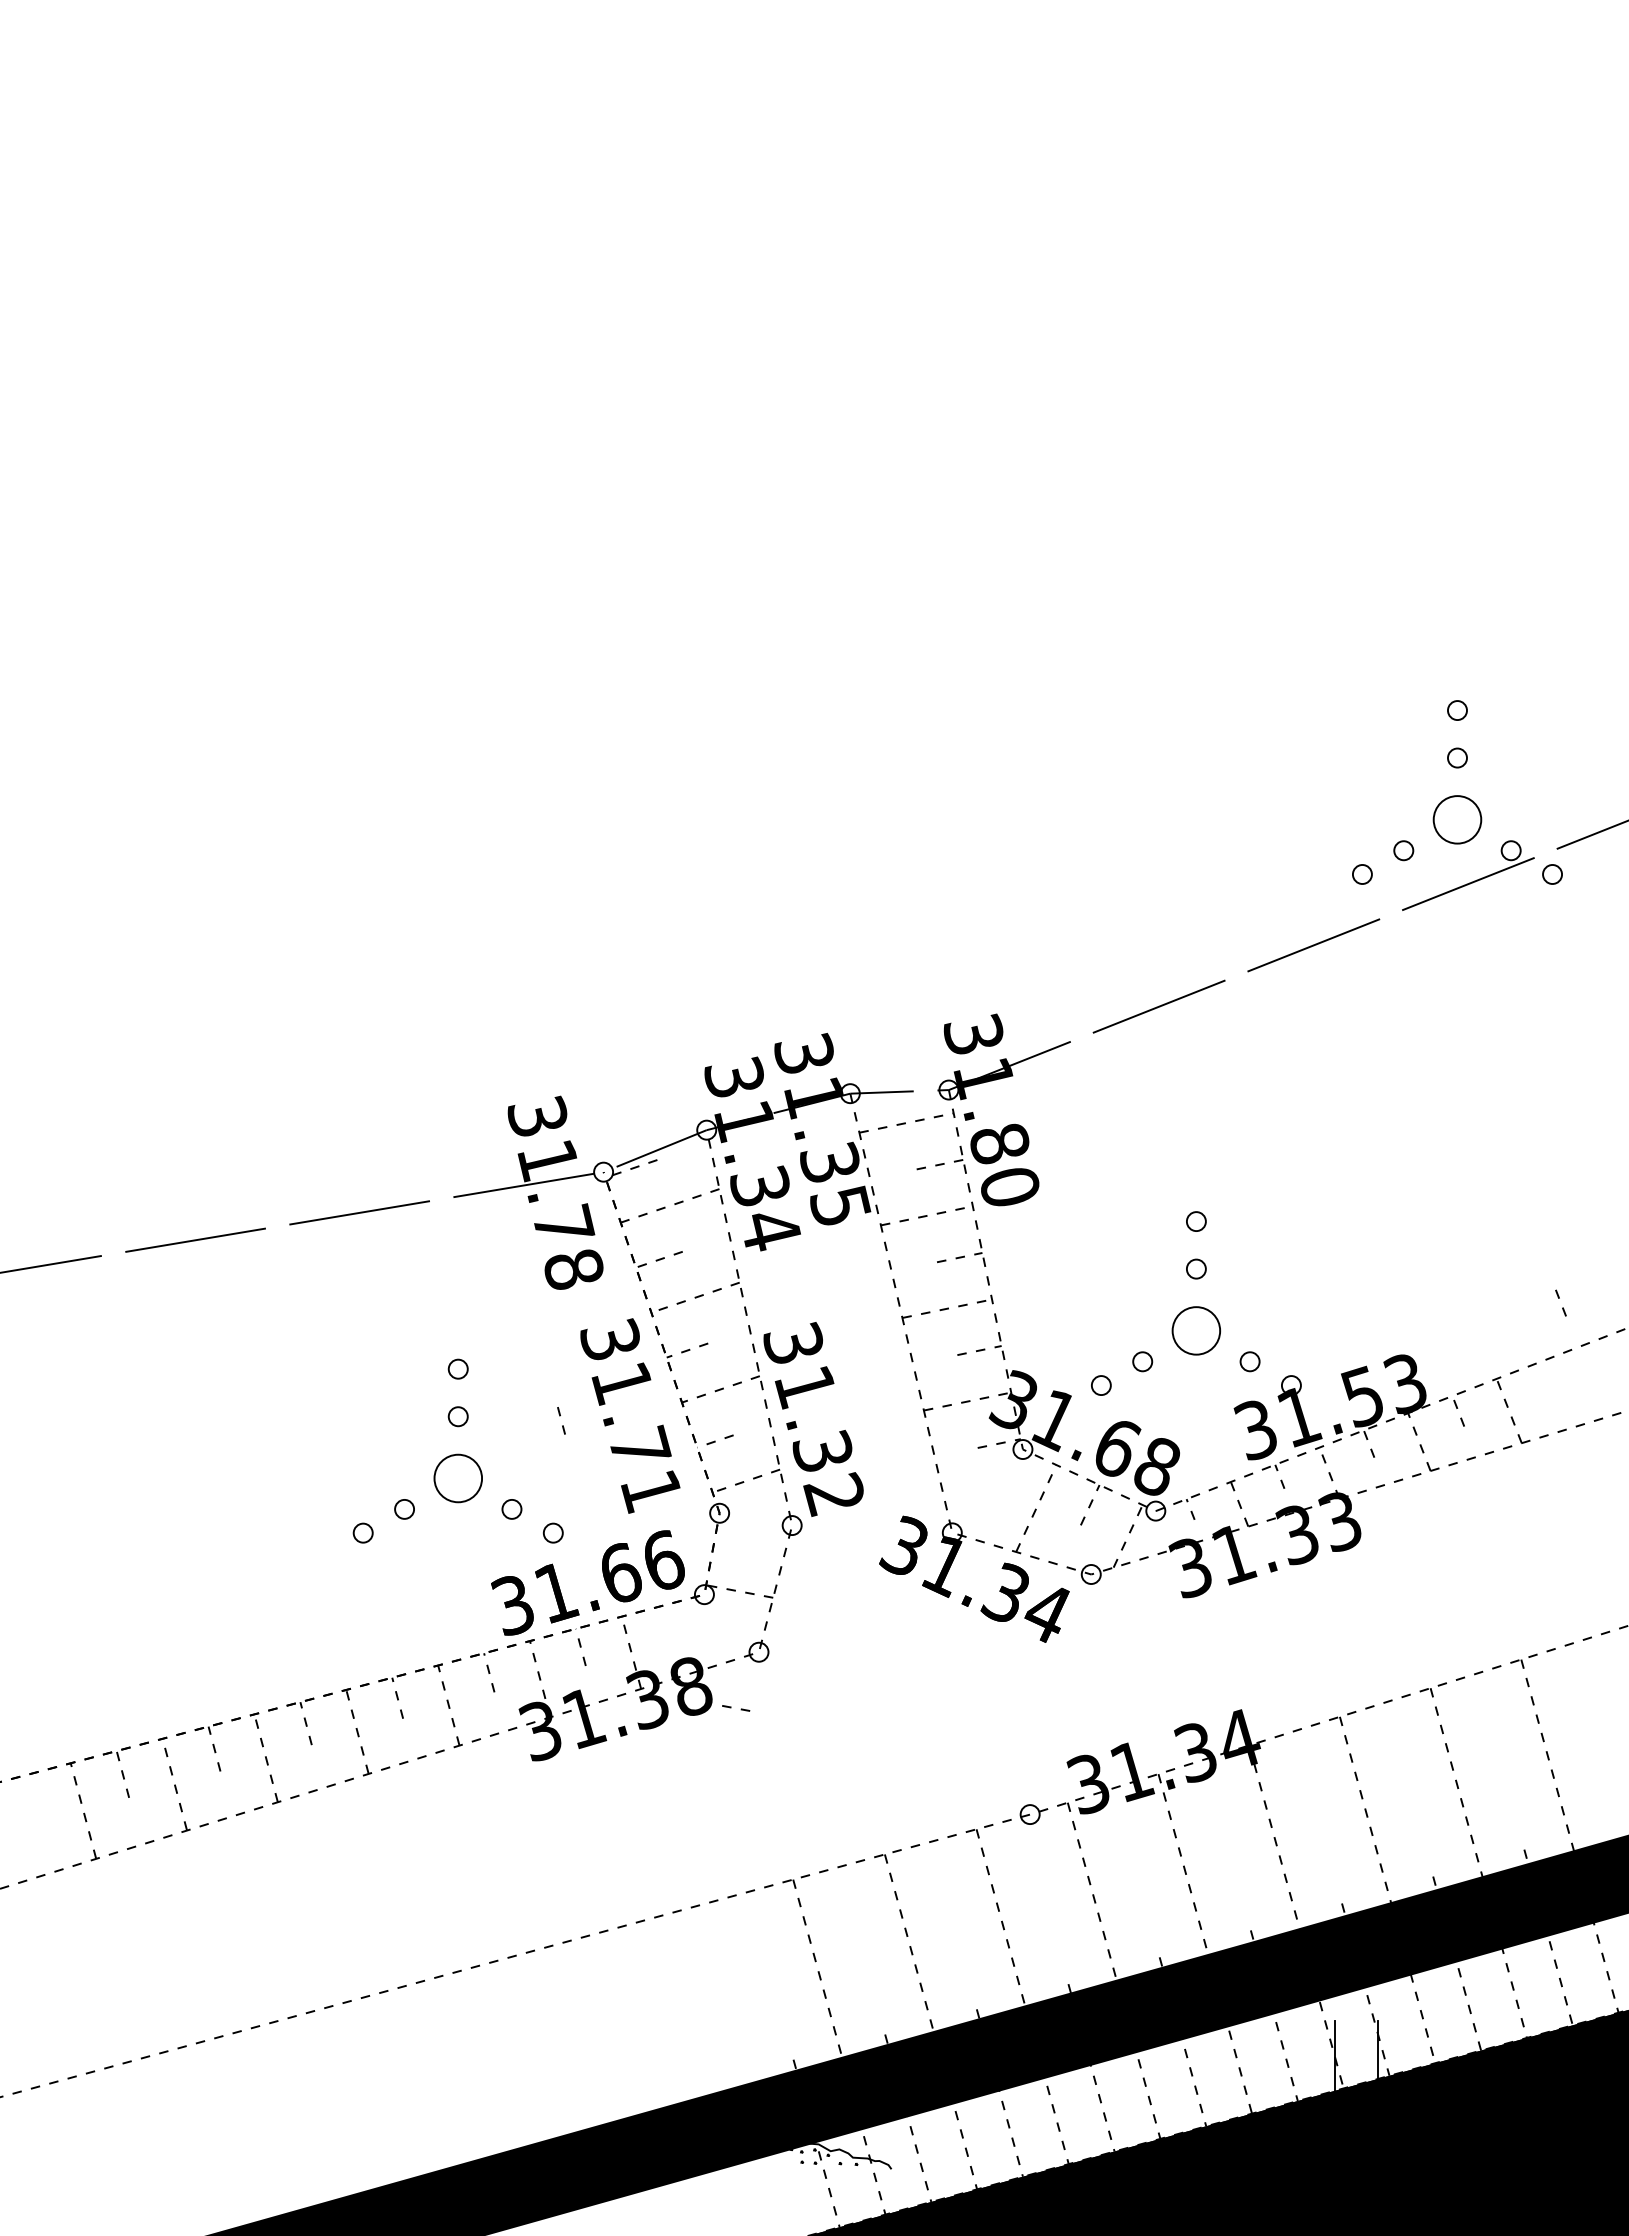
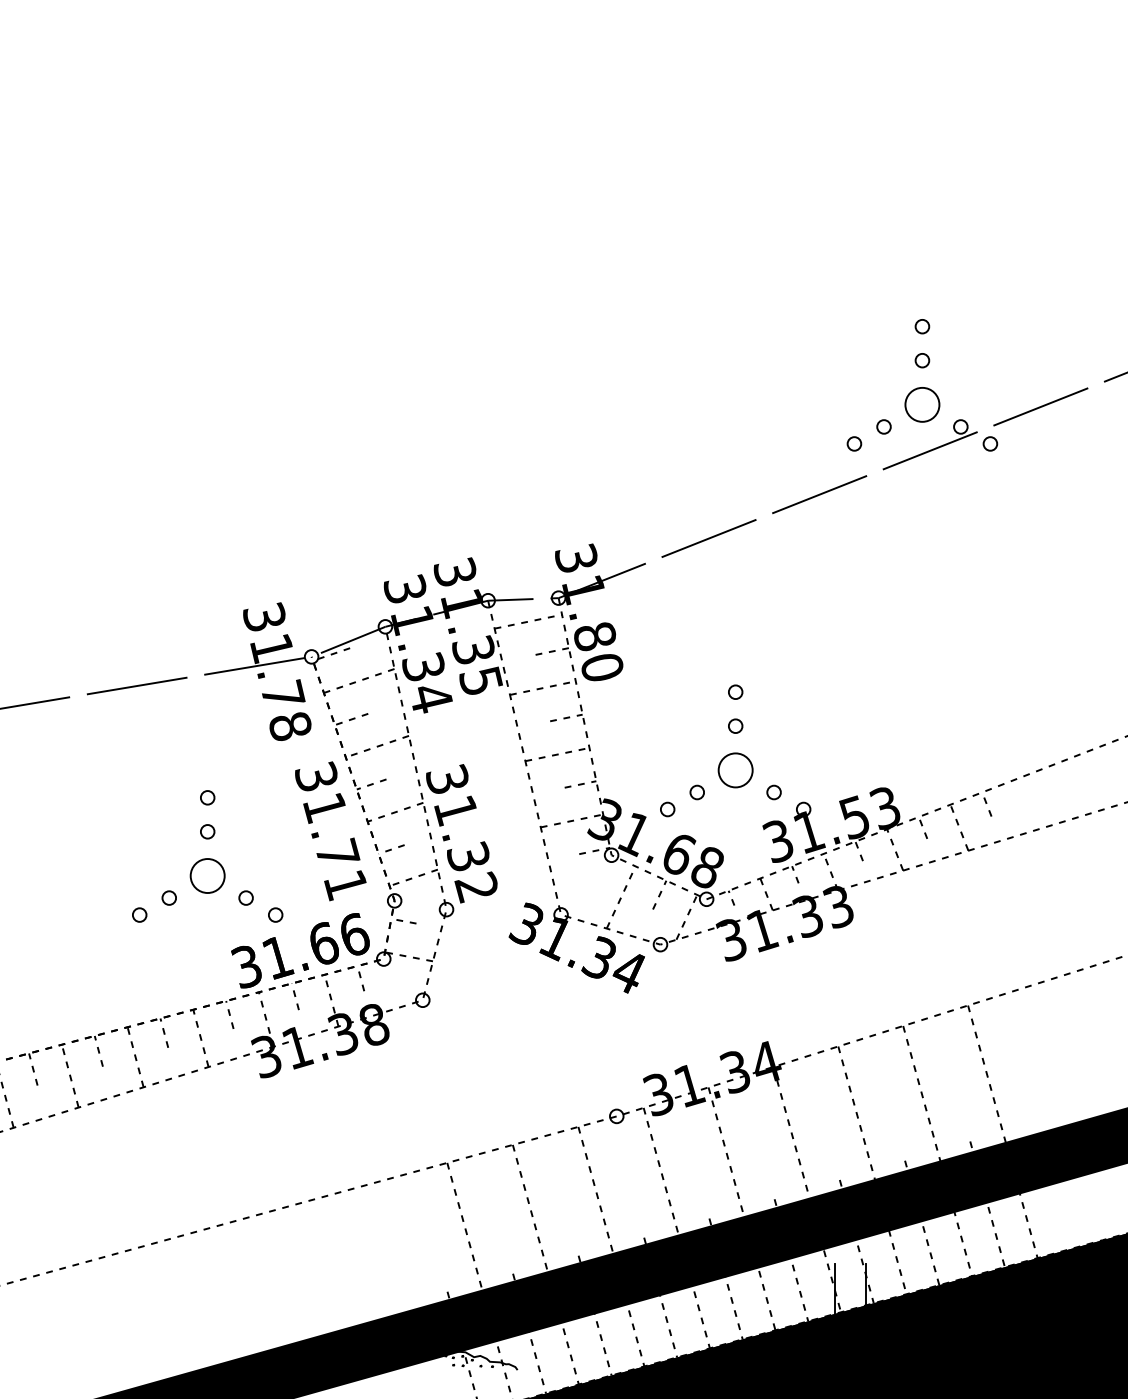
line: (1559, 1298) -> (986, 803), moved
line: (560, 1416) -> (360, 978), moved
line: (740, 1709) -> (409, 922), moved

